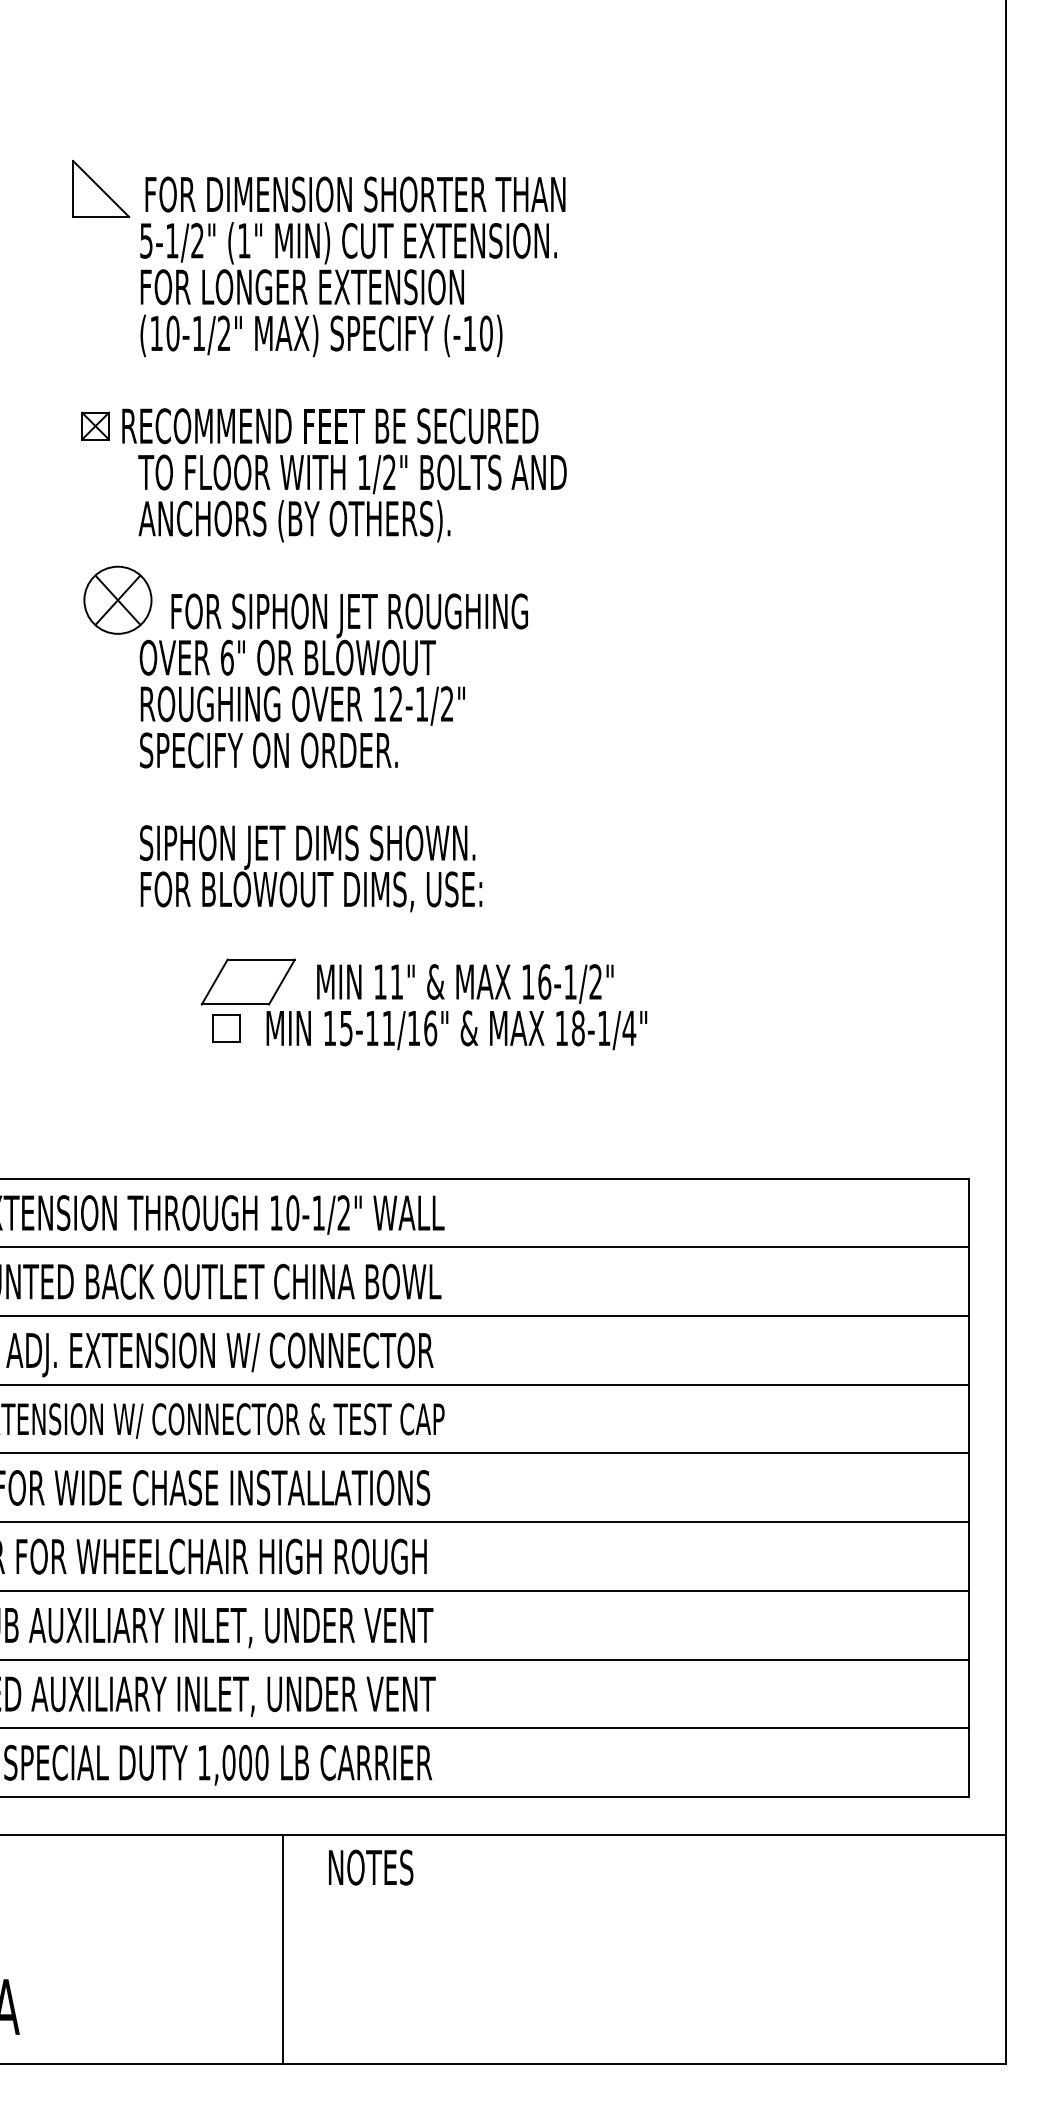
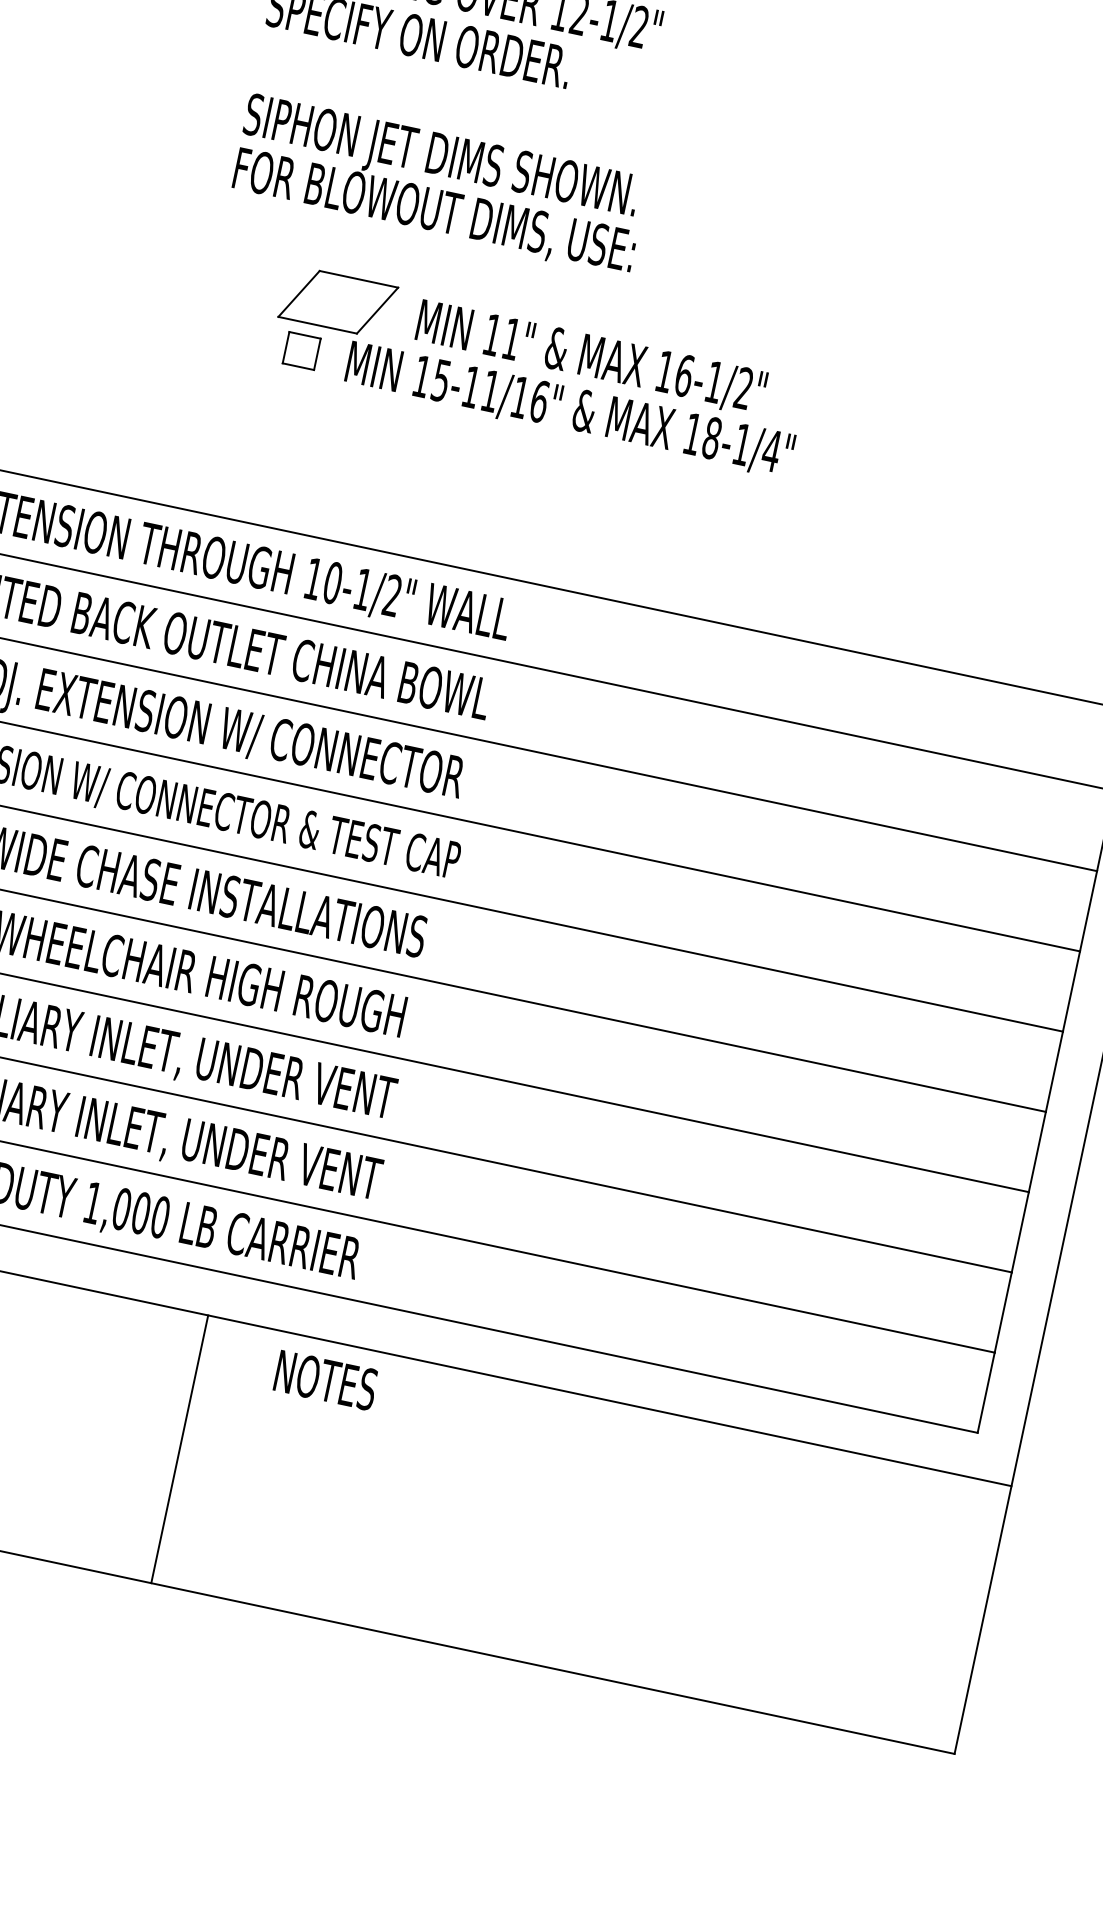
text: (371, 1867) -> (326, 1380), moved
line: (283, 1949) -> (180, 1449), moved

